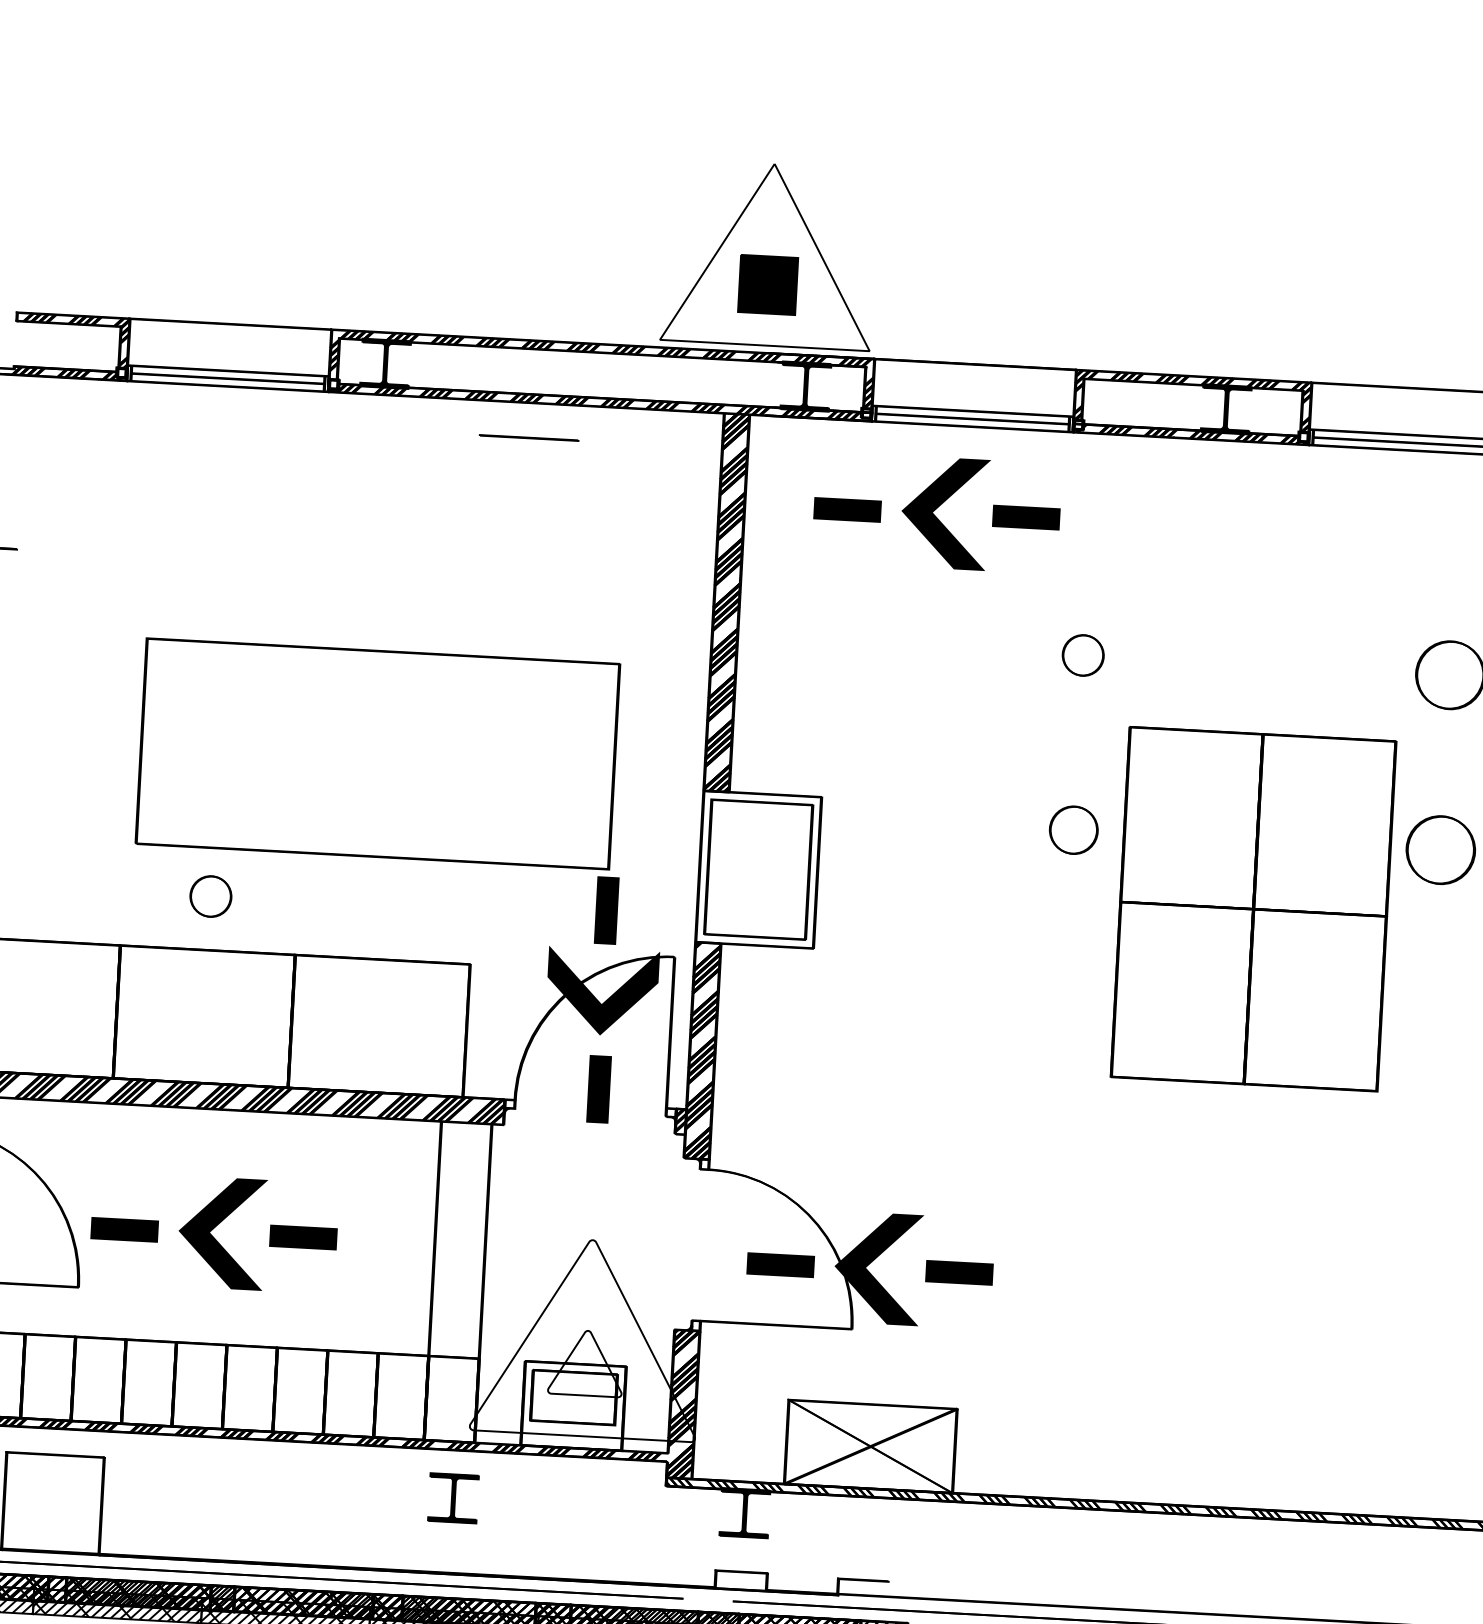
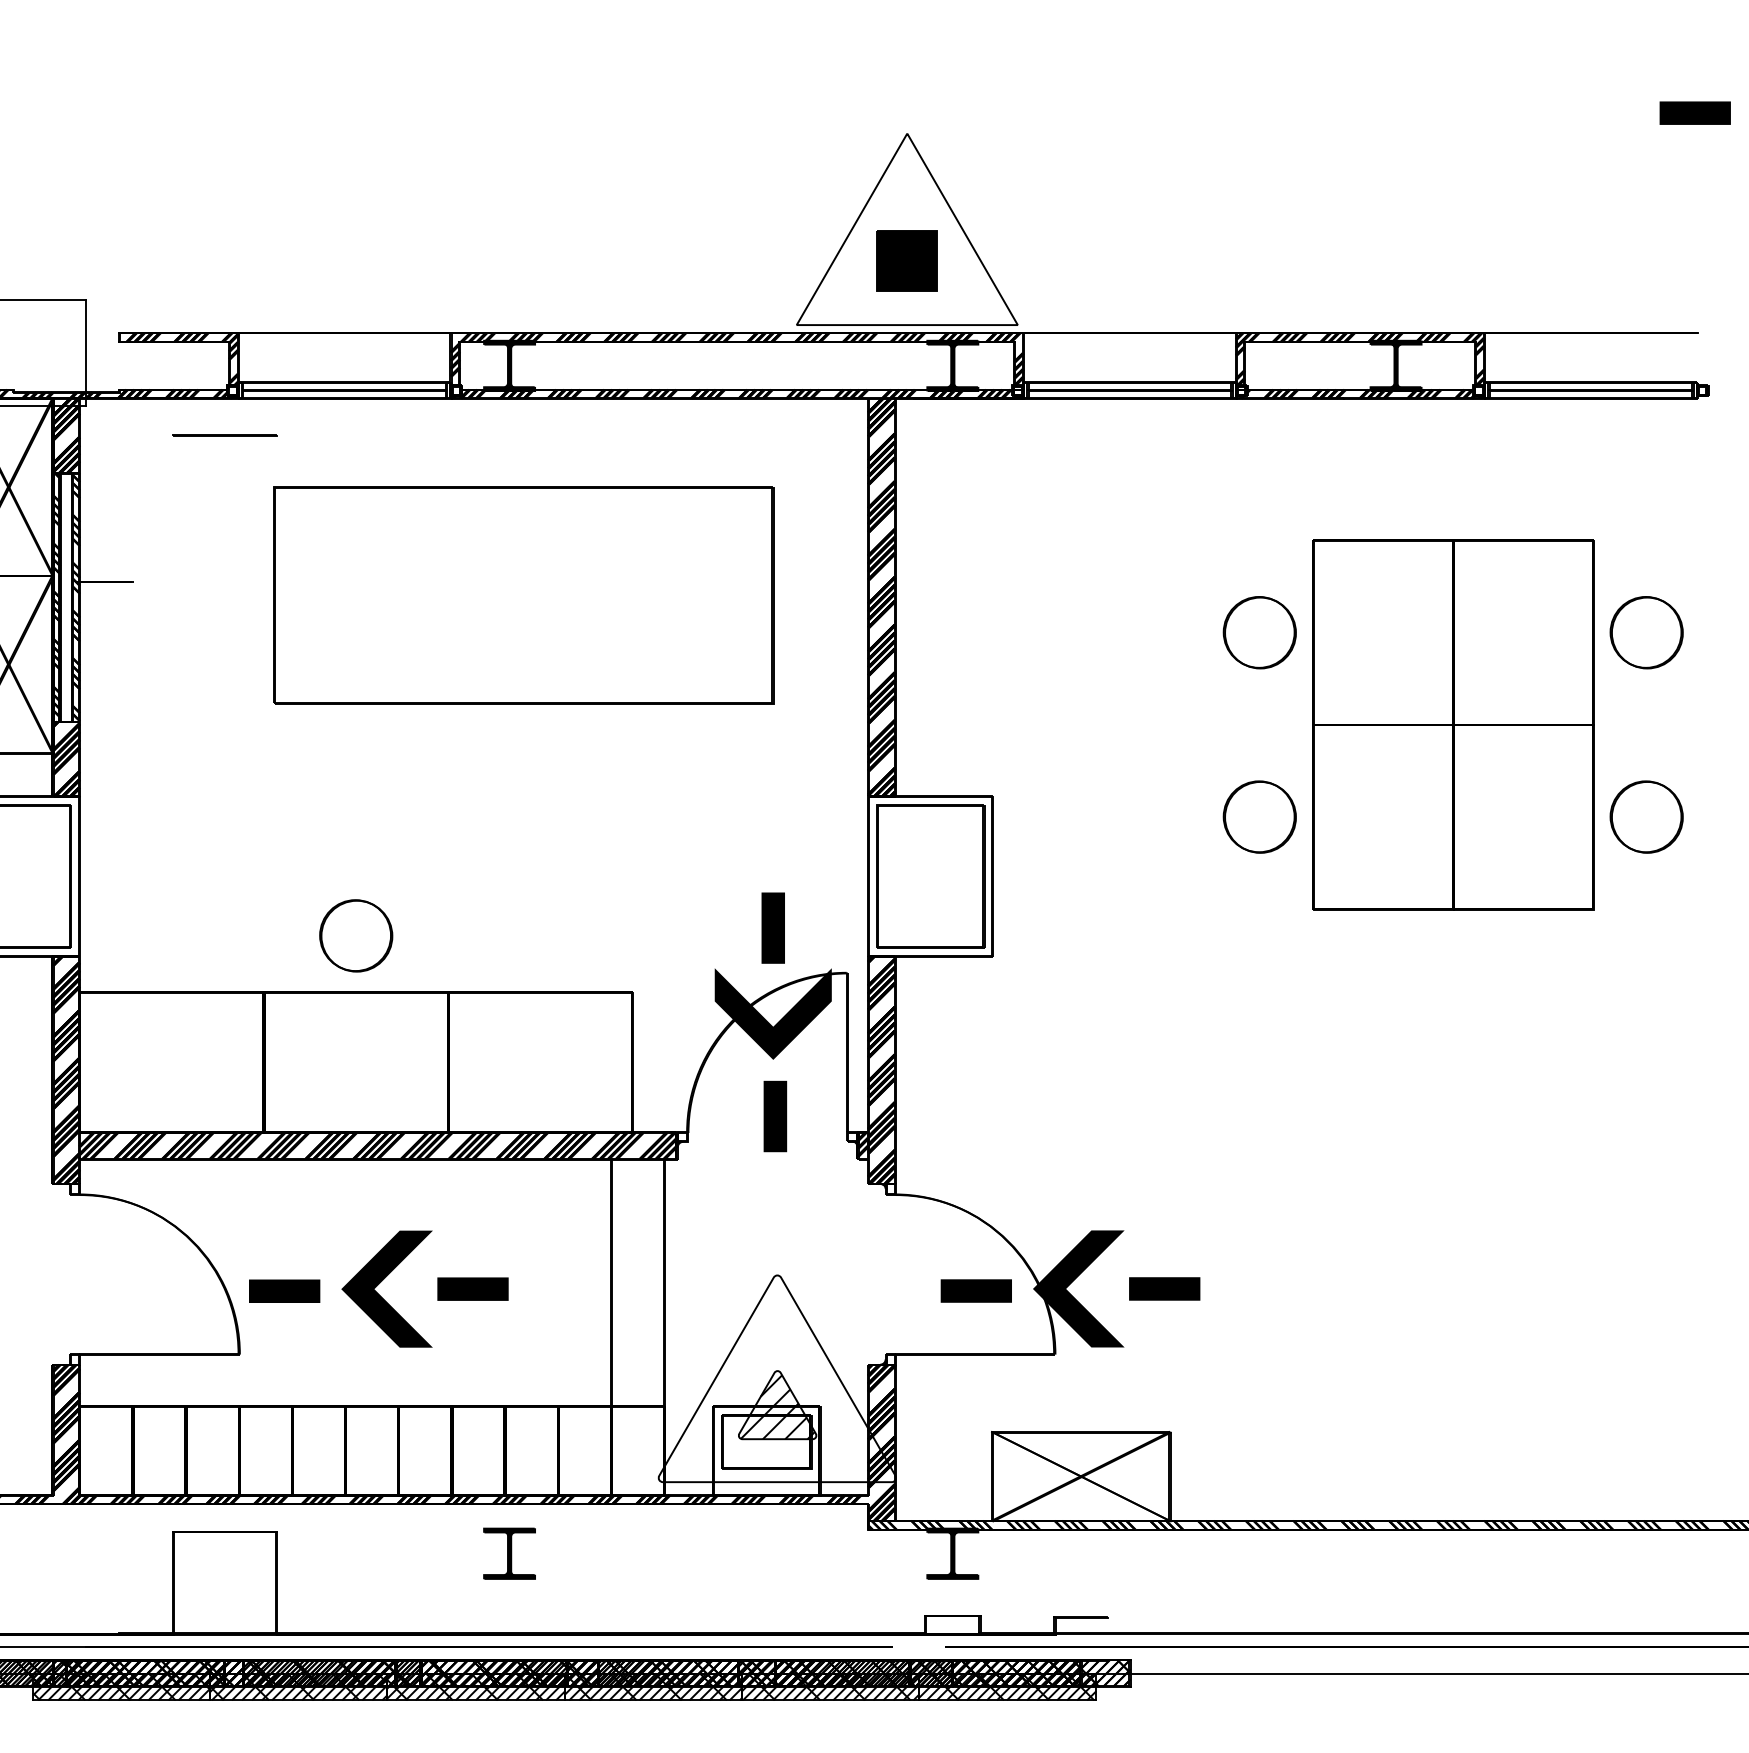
line: (528, 437) -> (224, 435), moved
part: (936, 512) -> (1097, 490), removed
part: (1083, 655) -> (1259, 632), size x1.67
part: (377, 753) -> (523, 595), moved
part: (1073, 829) -> (1259, 816), size x1.43
part: (211, 896) -> (356, 935), size x1.67
part: (1253, 908) -> (1453, 724), moved
hatch: (586, 1365) -> (777, 1407), added
part: (453, 1498) -> (509, 1553), moved

